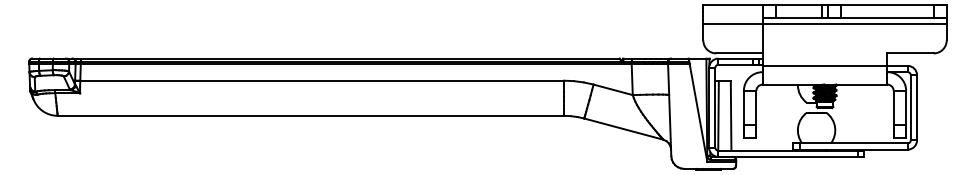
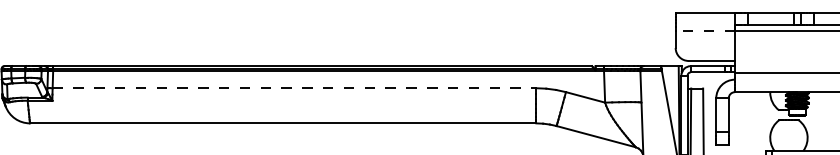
line: (732, 23) -> (704, 31), solid -> dashed
line: (322, 80) -> (294, 88), solid -> dashed

